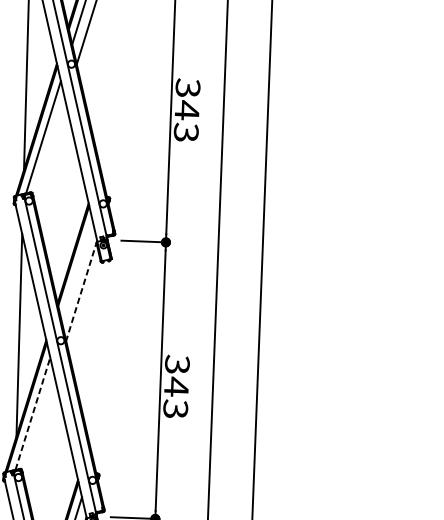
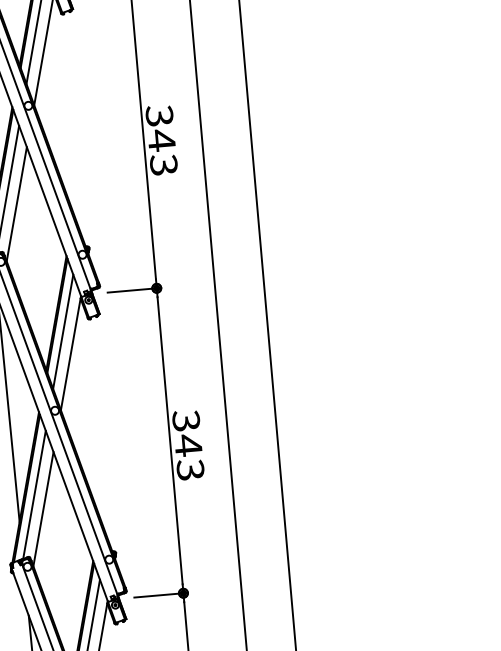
line: (49, 151) -> (16, 204), added
line: (77, 270) -> (63, 331), added
line: (81, 291) -> (70, 353), dashed -> solid
line: (32, 413) -> (34, 494), dashed -> solid
line: (39, 427) -> (43, 509), added

